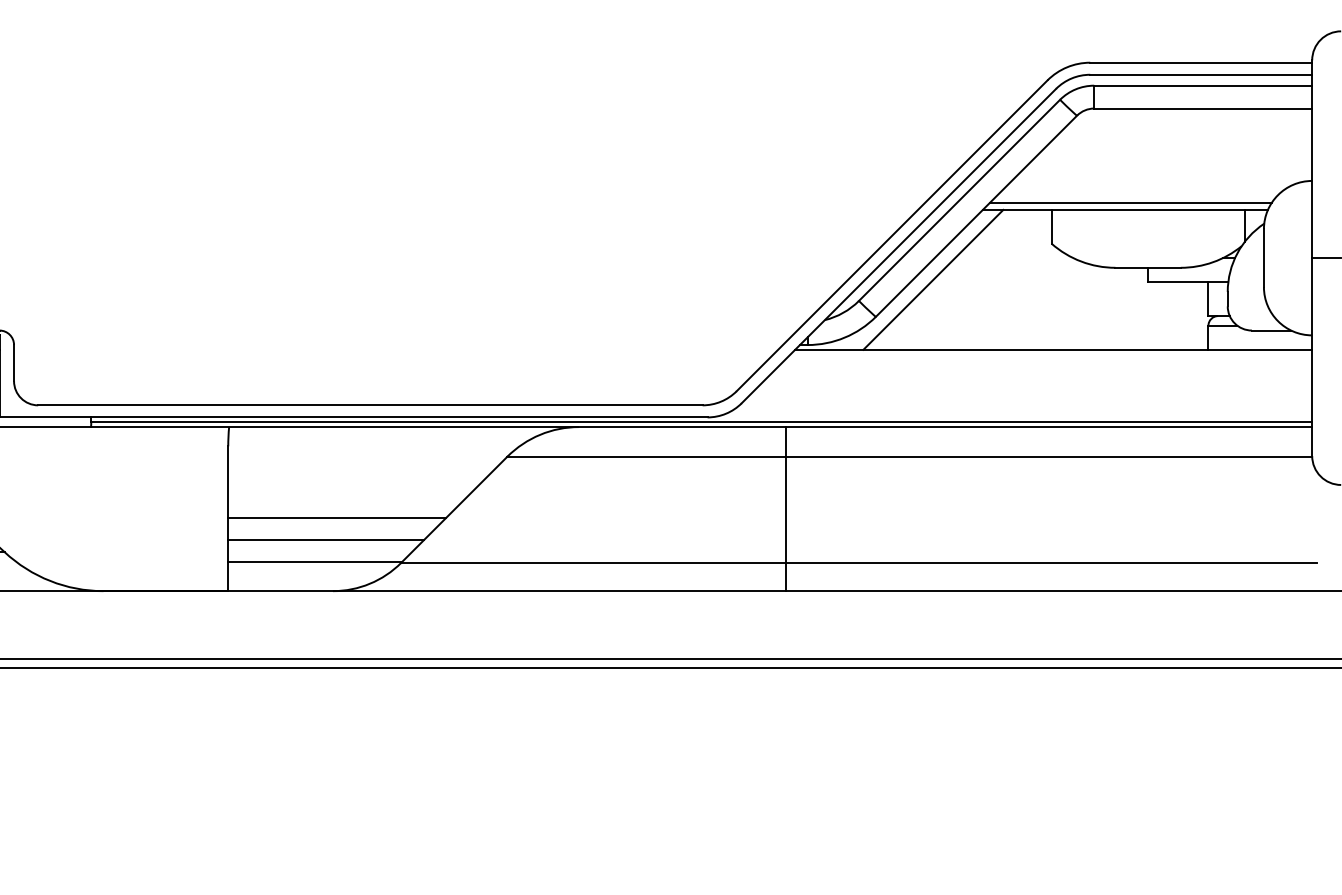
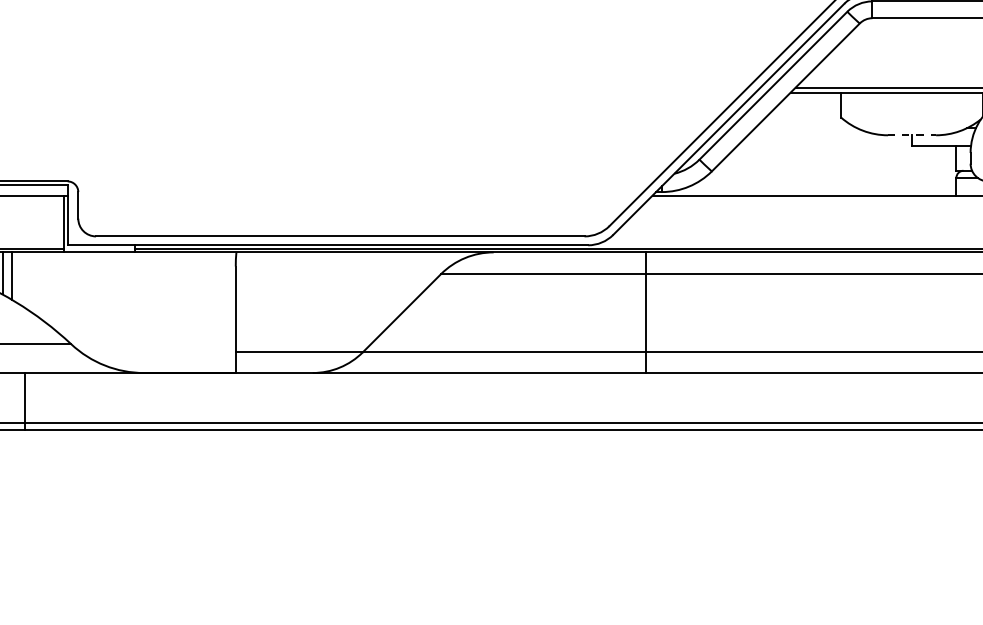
line: (1148, 267) -> (912, 135), solid -> dashed
line: (933, 279) -> (754, 143), removed
line: (336, 518) -> (315, 319), removed
line: (325, 540) -> (307, 335), removed

